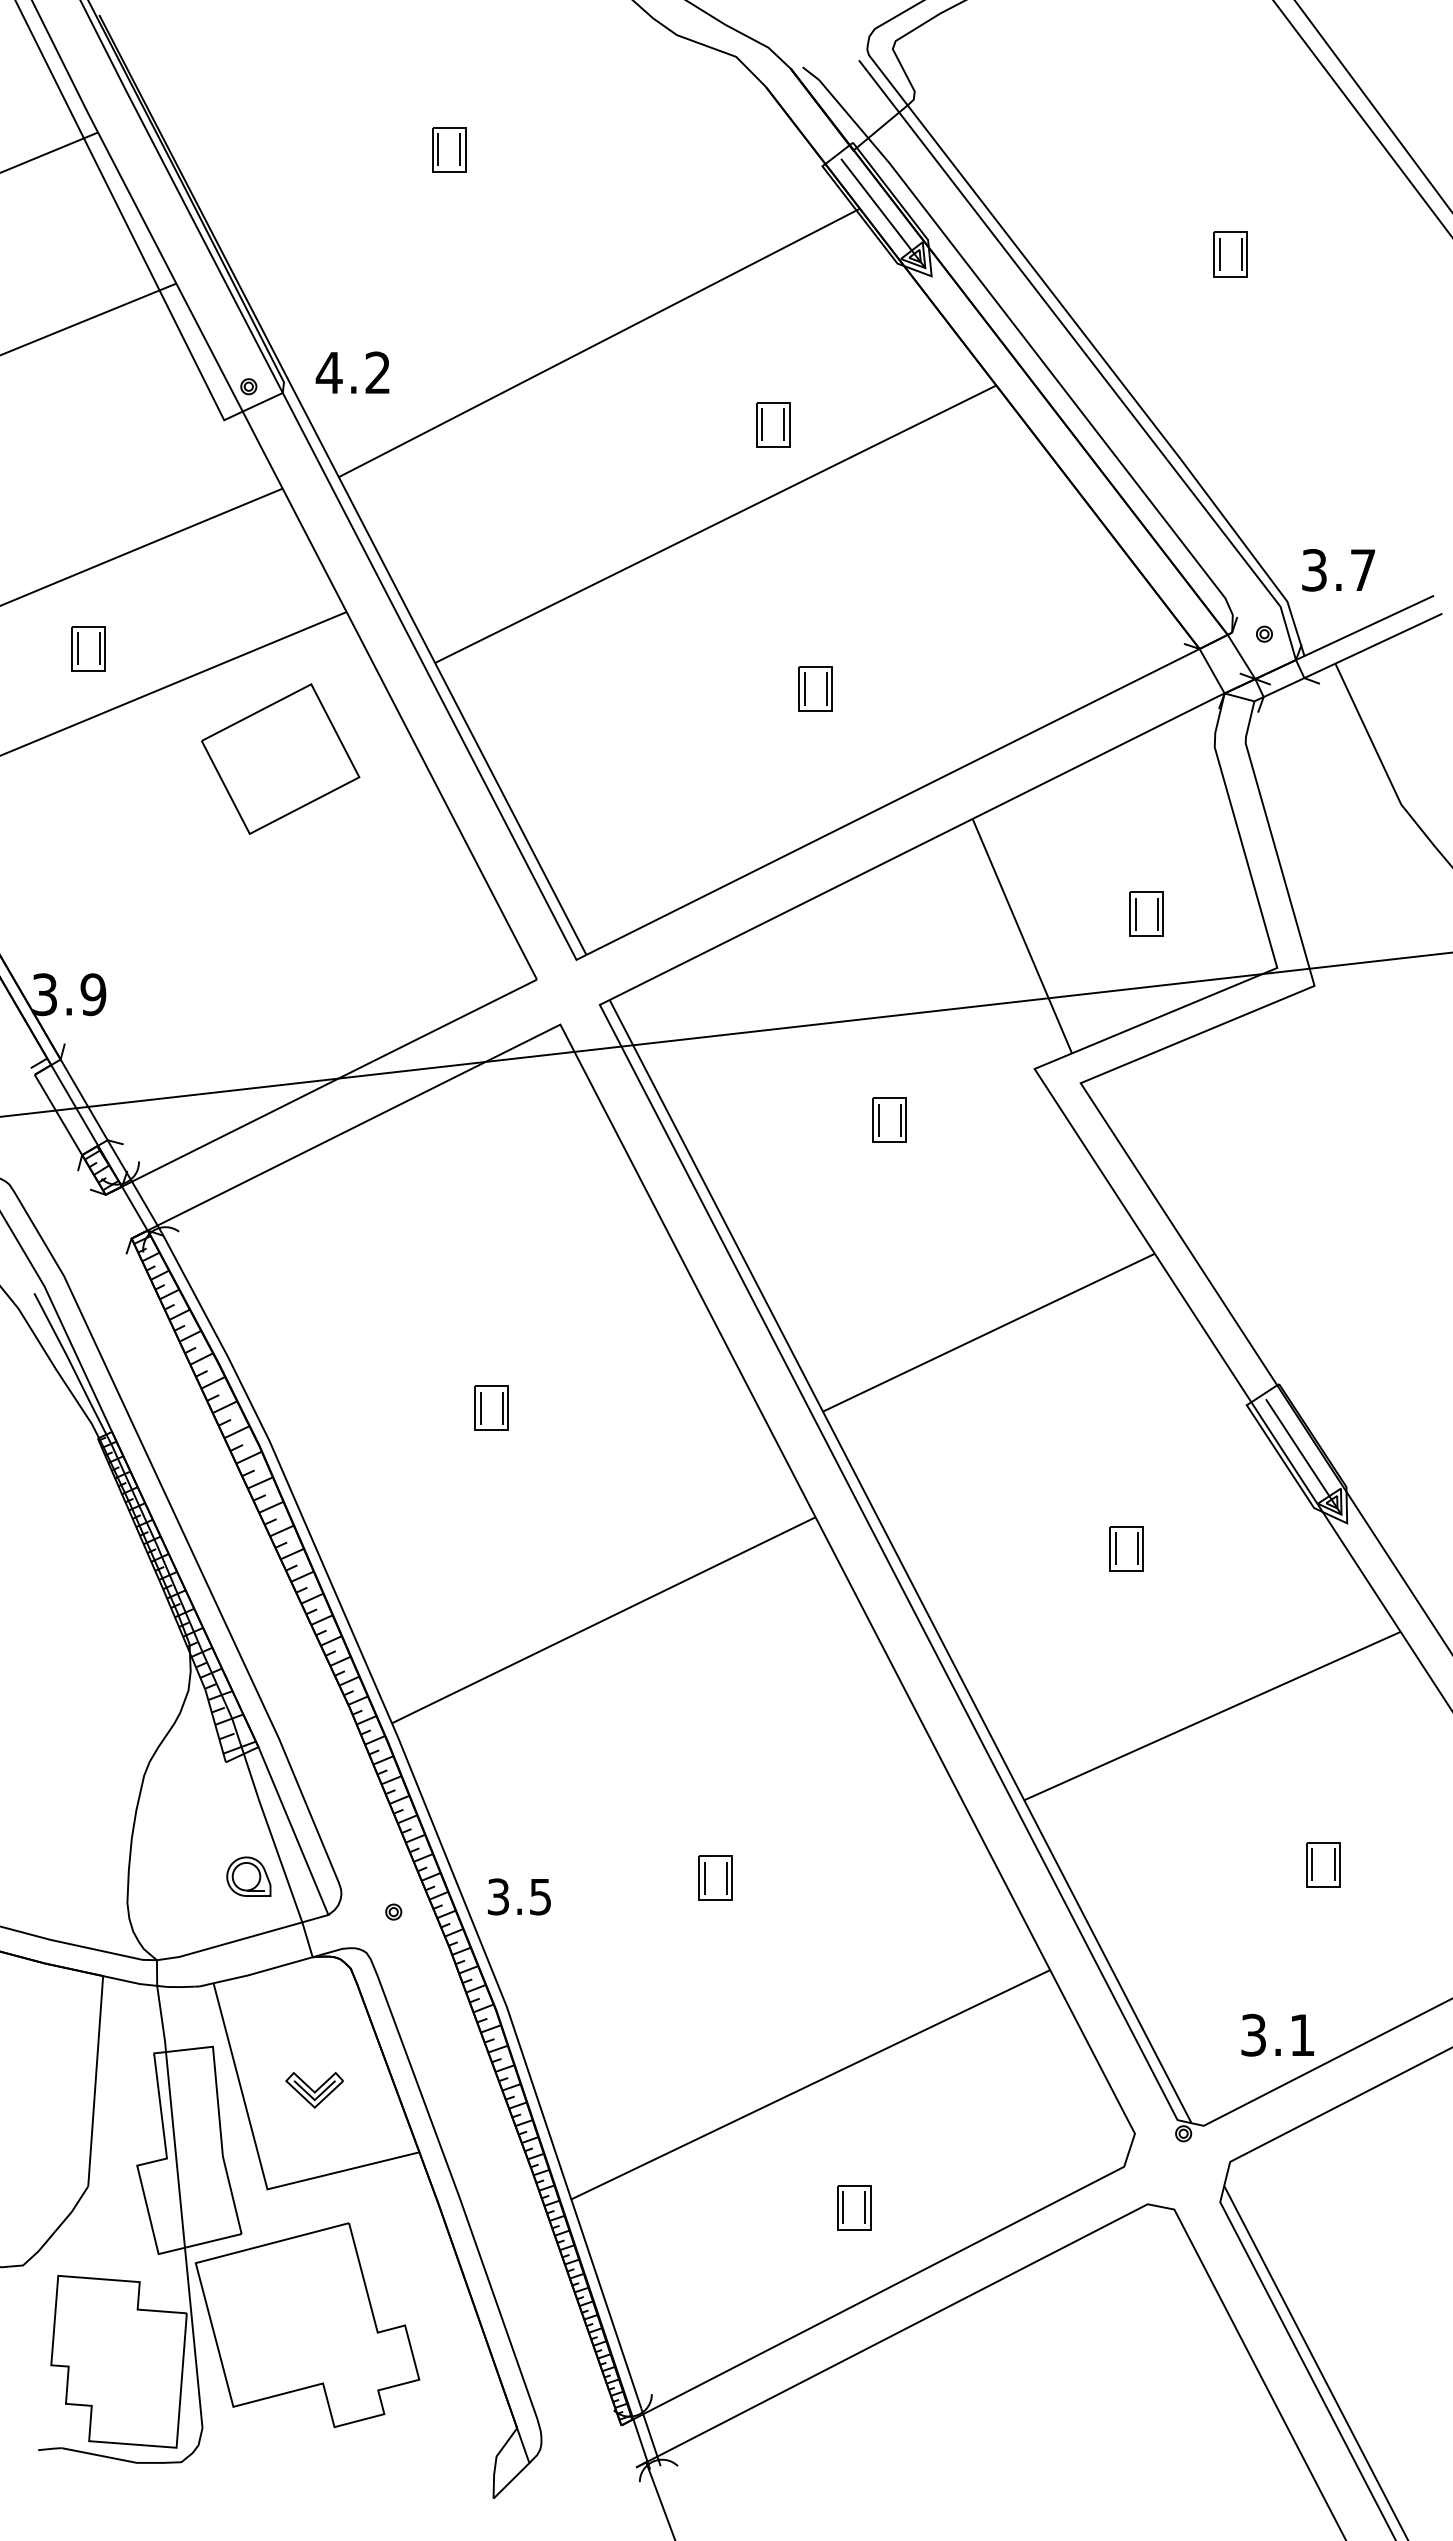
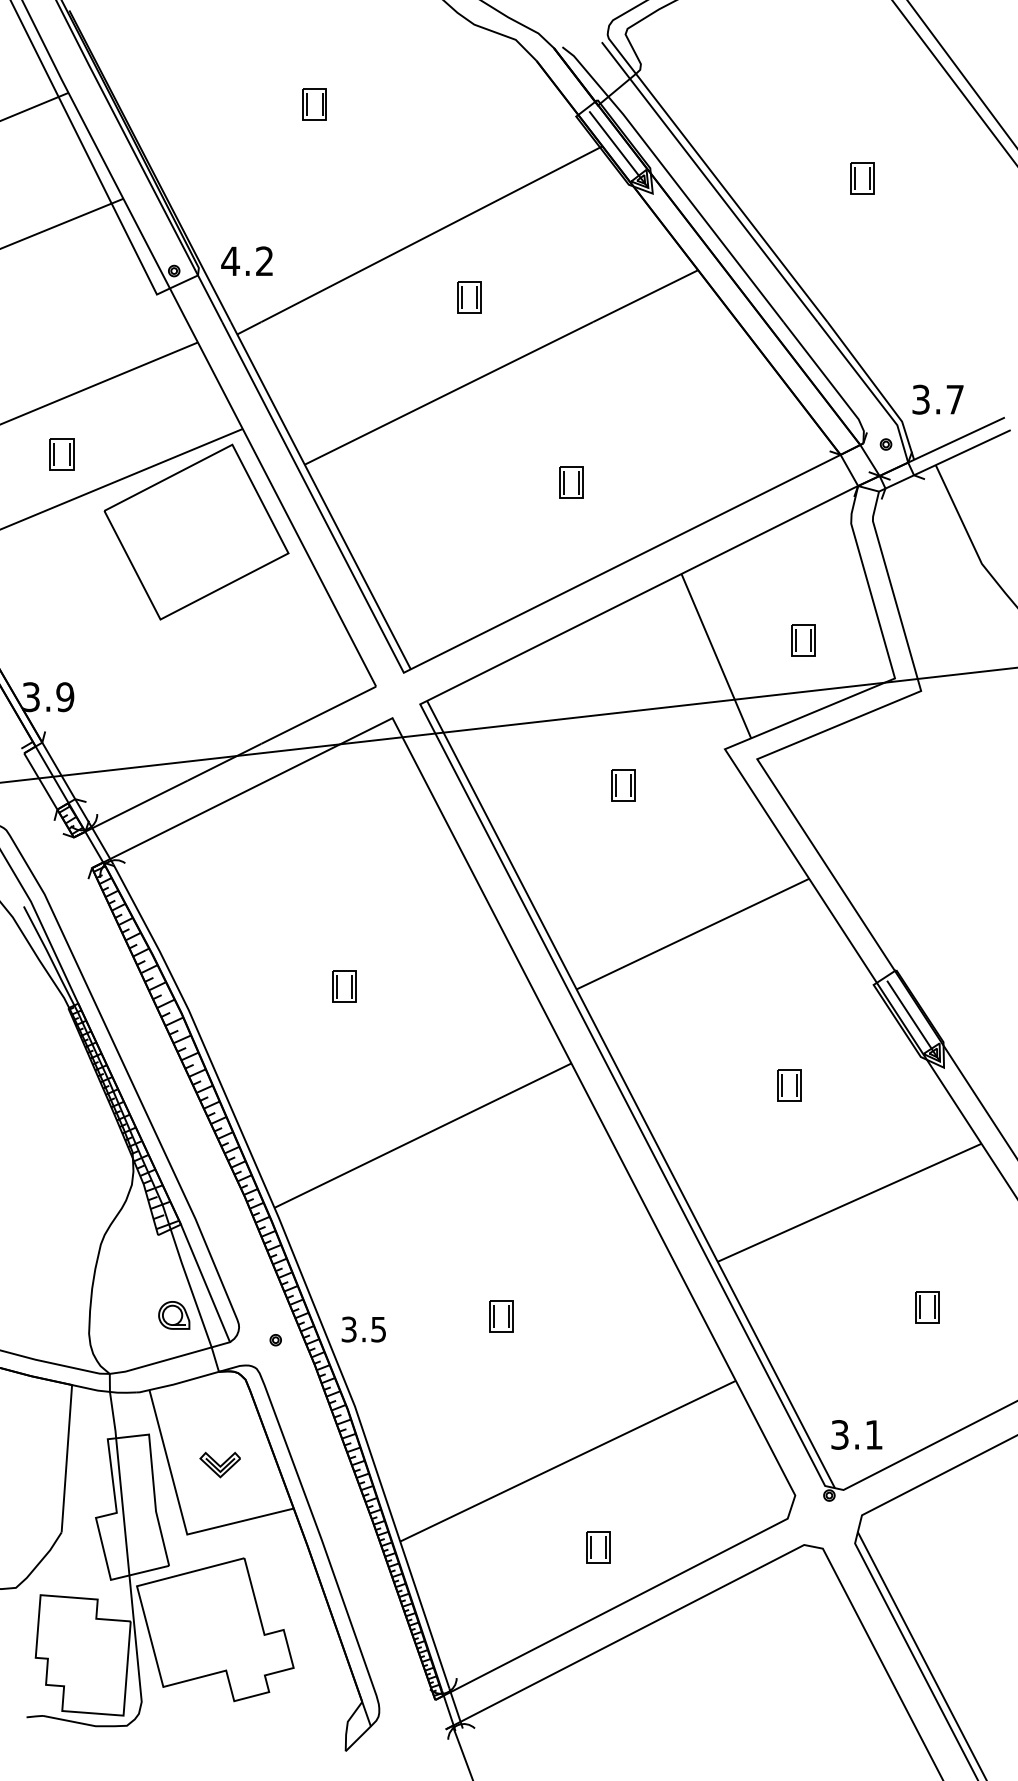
part: (773, 424) -> (469, 297), moved
part: (280, 758) -> (196, 531), size x1.67
text: (1277, 2034) -> (856, 1434), moved

